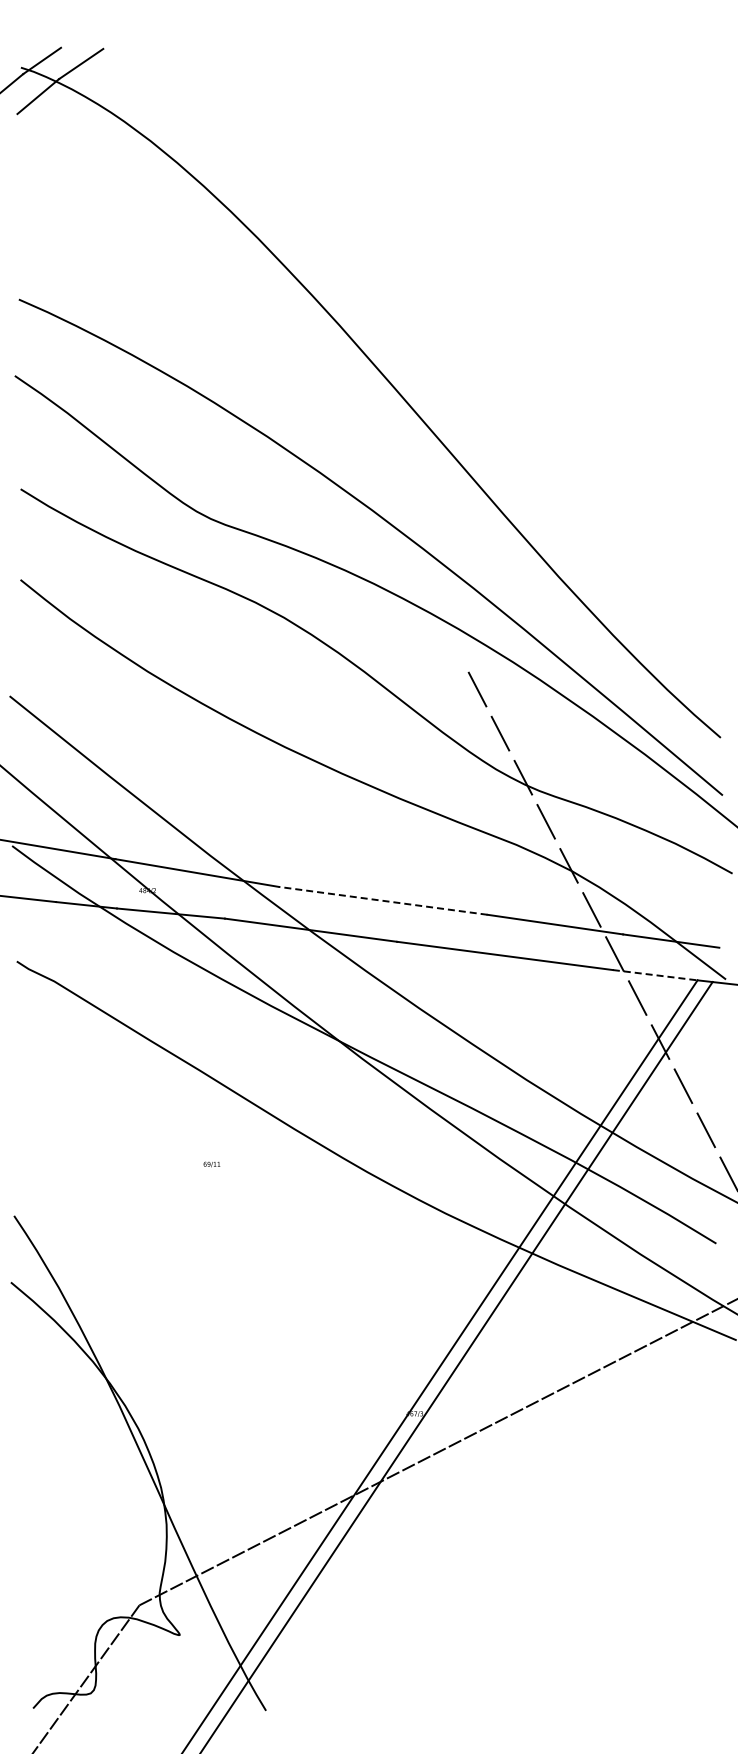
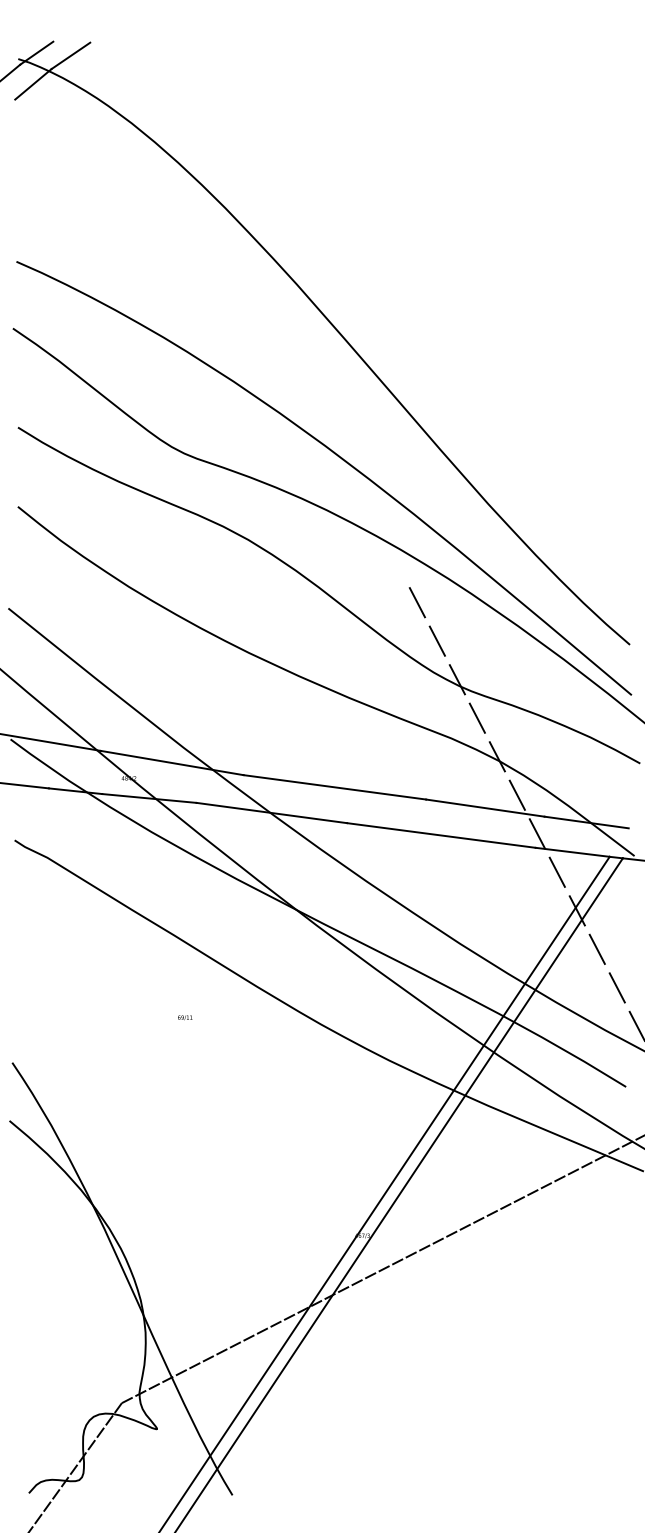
line: (382, 900) -> (334, 787), dashed -> solid
line: (655, 975) -> (572, 852), dashed -> solid

